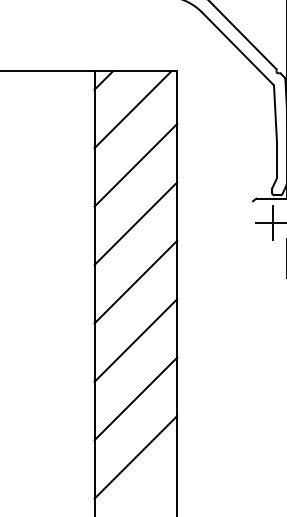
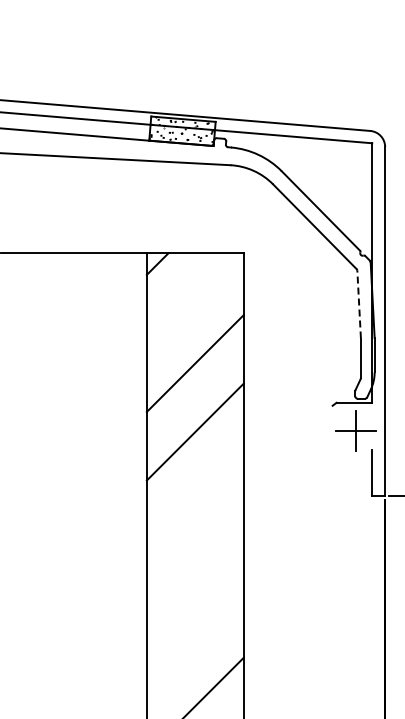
line: (132, 109) -> (191, 298), removed
line: (275, 114) -> (359, 304), solid -> dashed
line: (135, 281) -> (194, 500), removed
line: (135, 339) -> (194, 568), removed
line: (135, 398) -> (194, 637), removed

